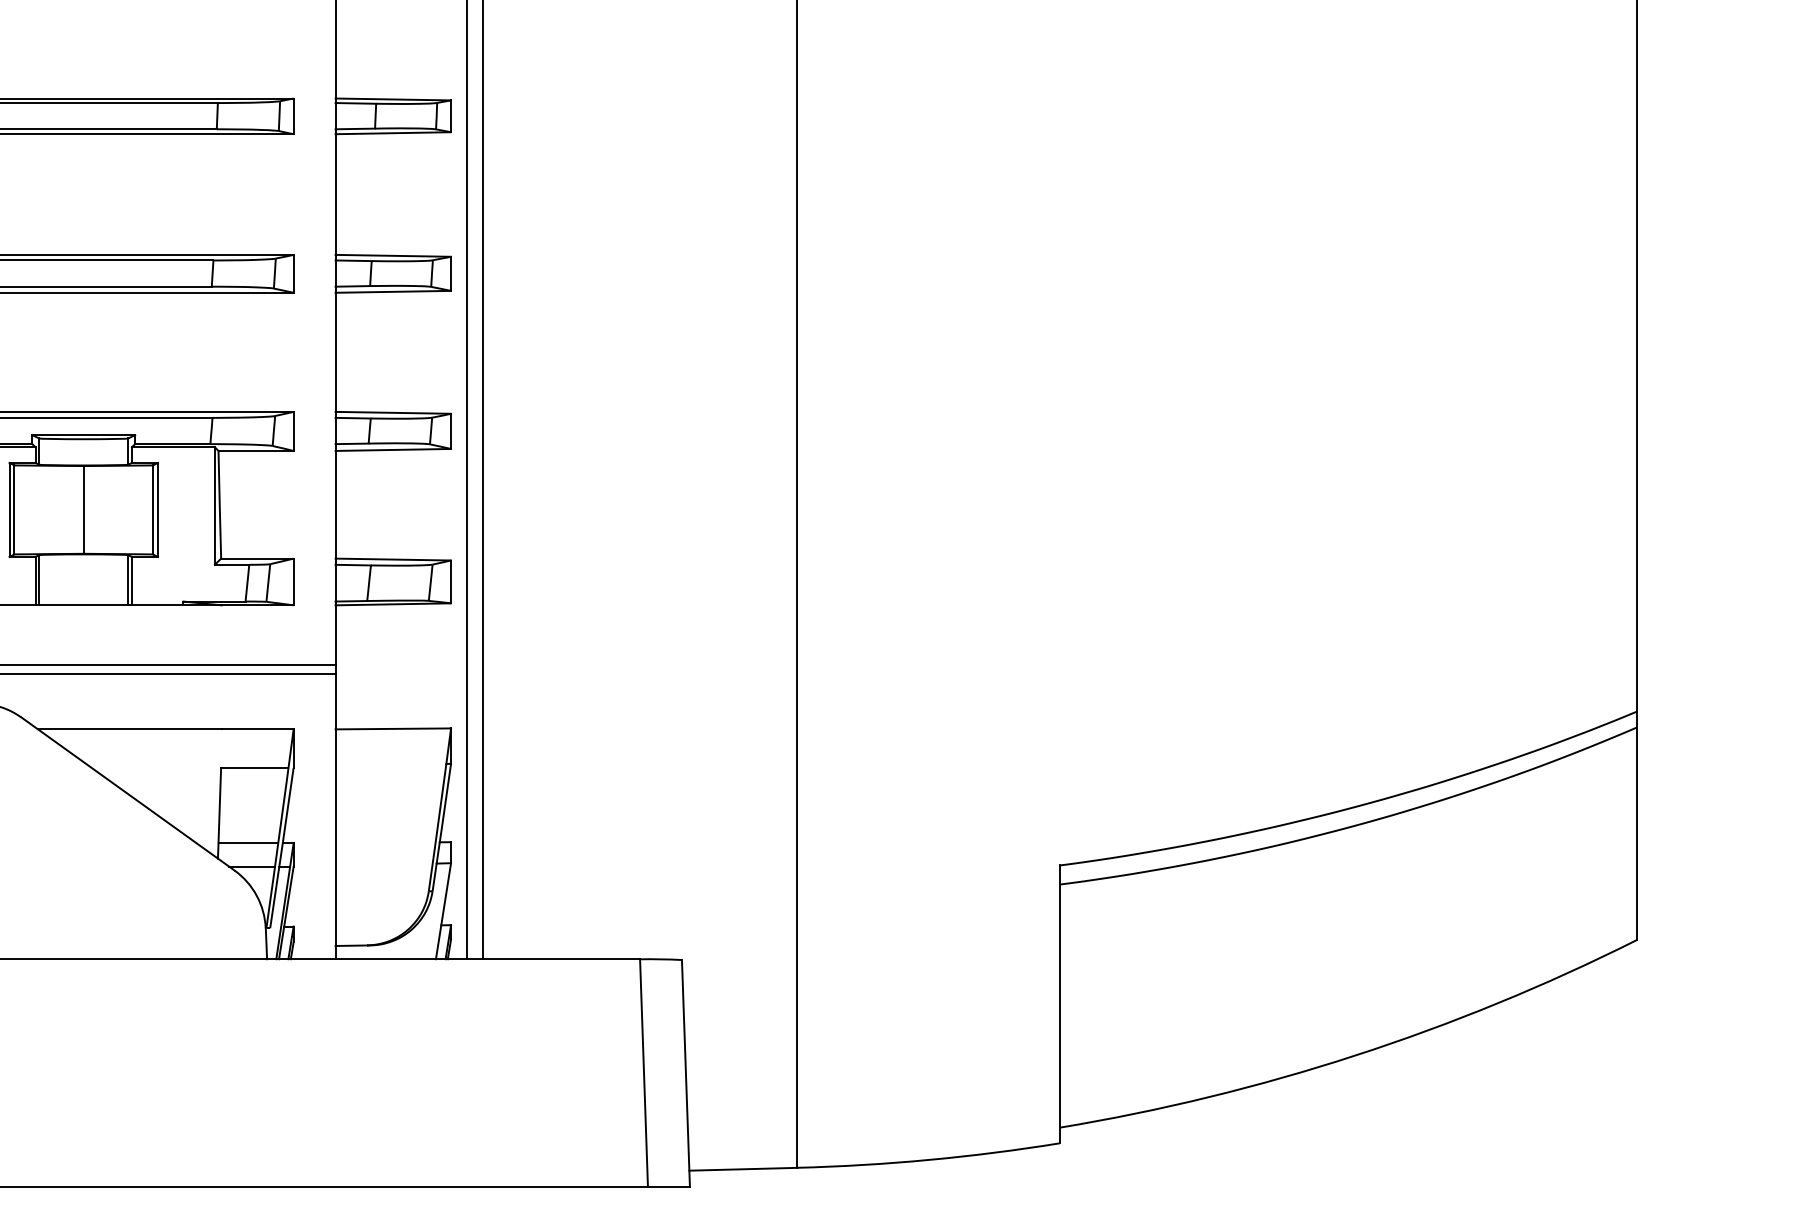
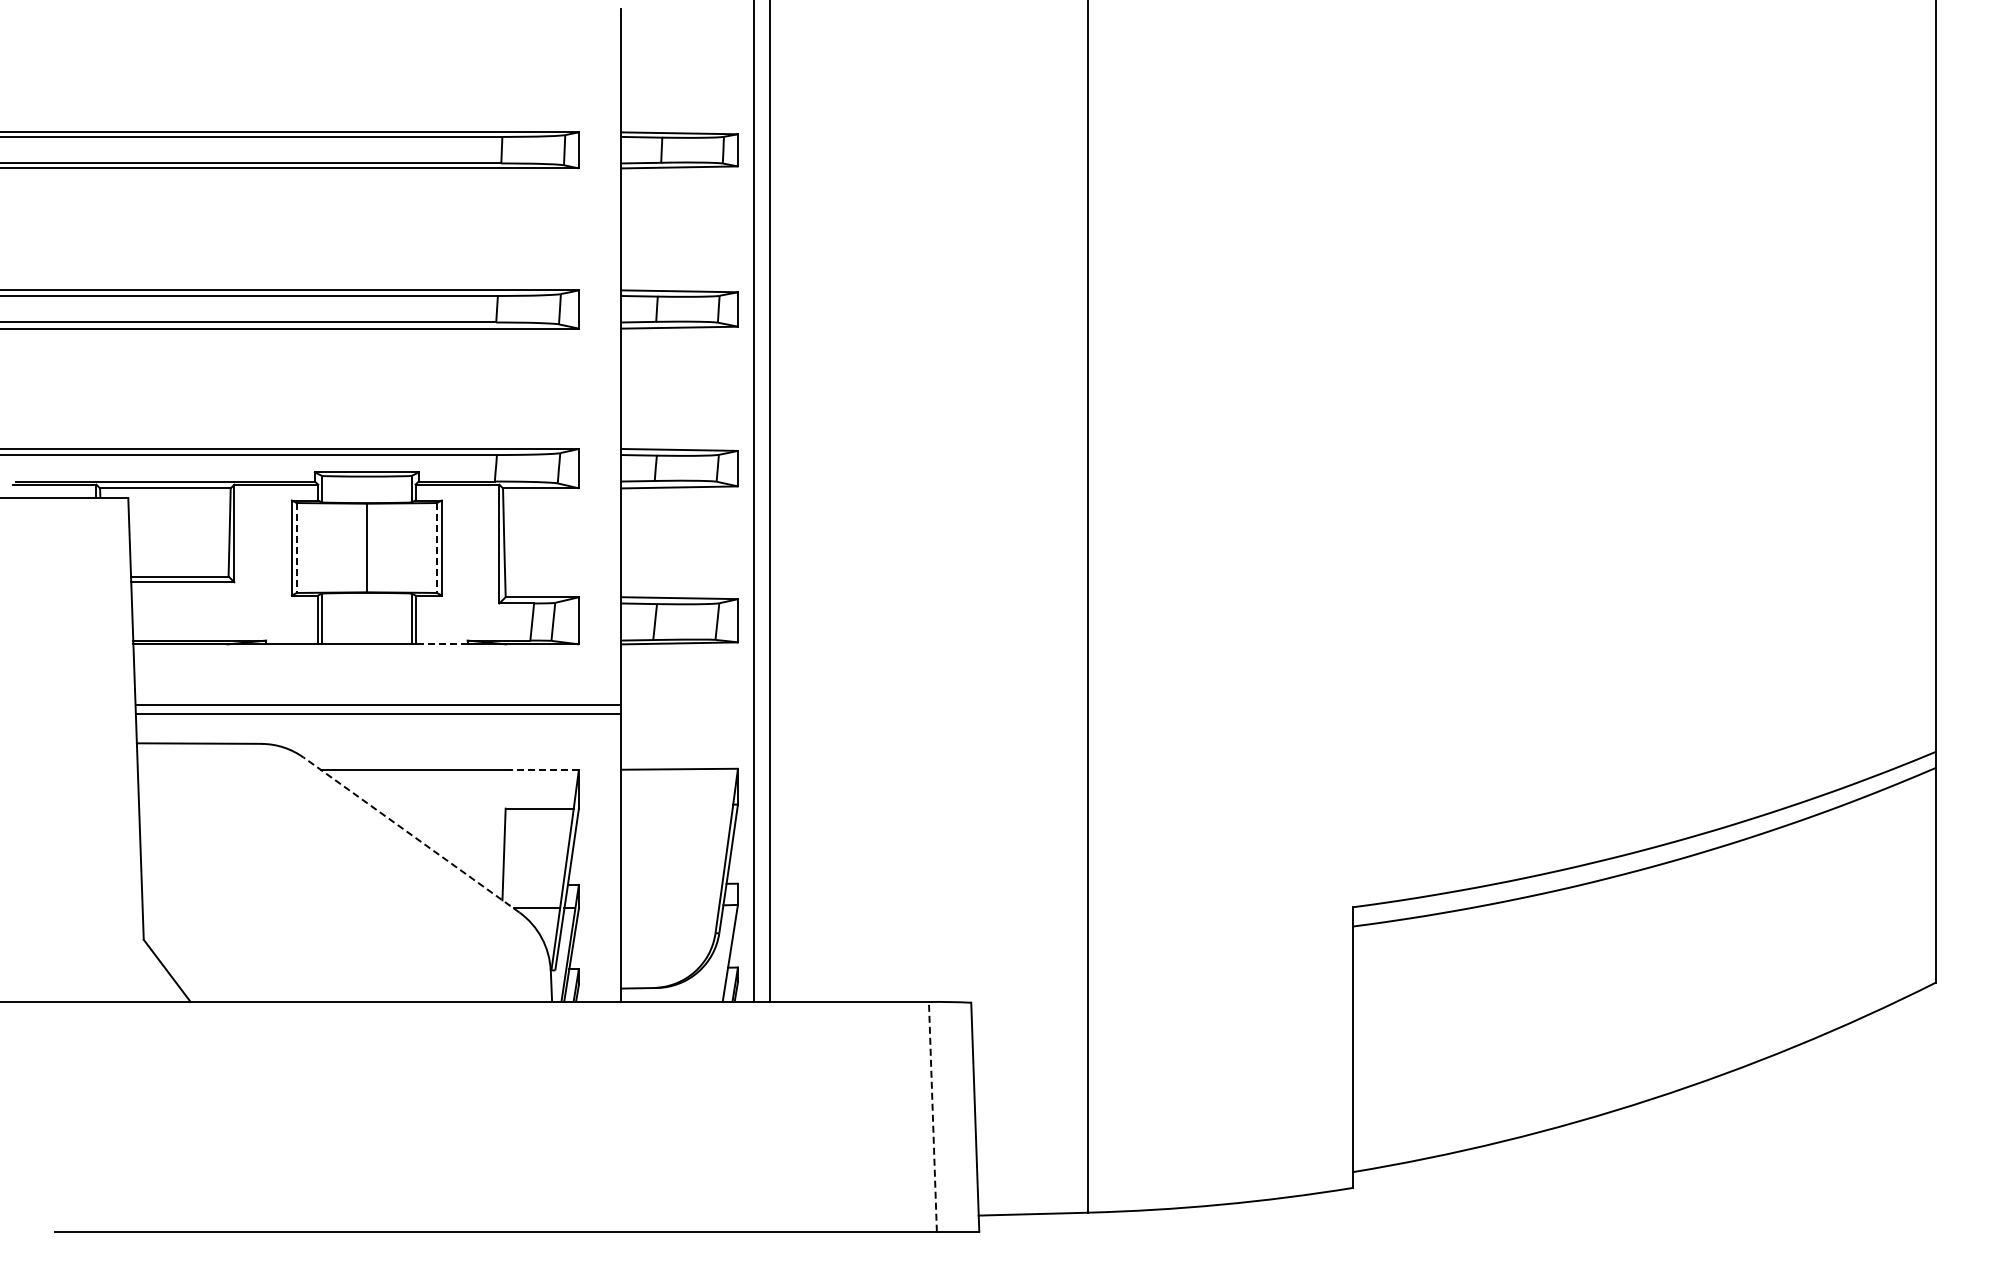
line: (14, 510) -> (296, 548), solid -> dashed
line: (152, 510) -> (436, 548), solid -> dashed
line: (157, 605) -> (441, 644), solid -> dashed
line: (258, 729) -> (543, 769), solid -> dashed
line: (127, 793) -> (411, 834), solid -> dashed
line: (248, 842) -> (533, 884), removed
line: (643, 1072) -> (932, 1116), solid -> dashed

